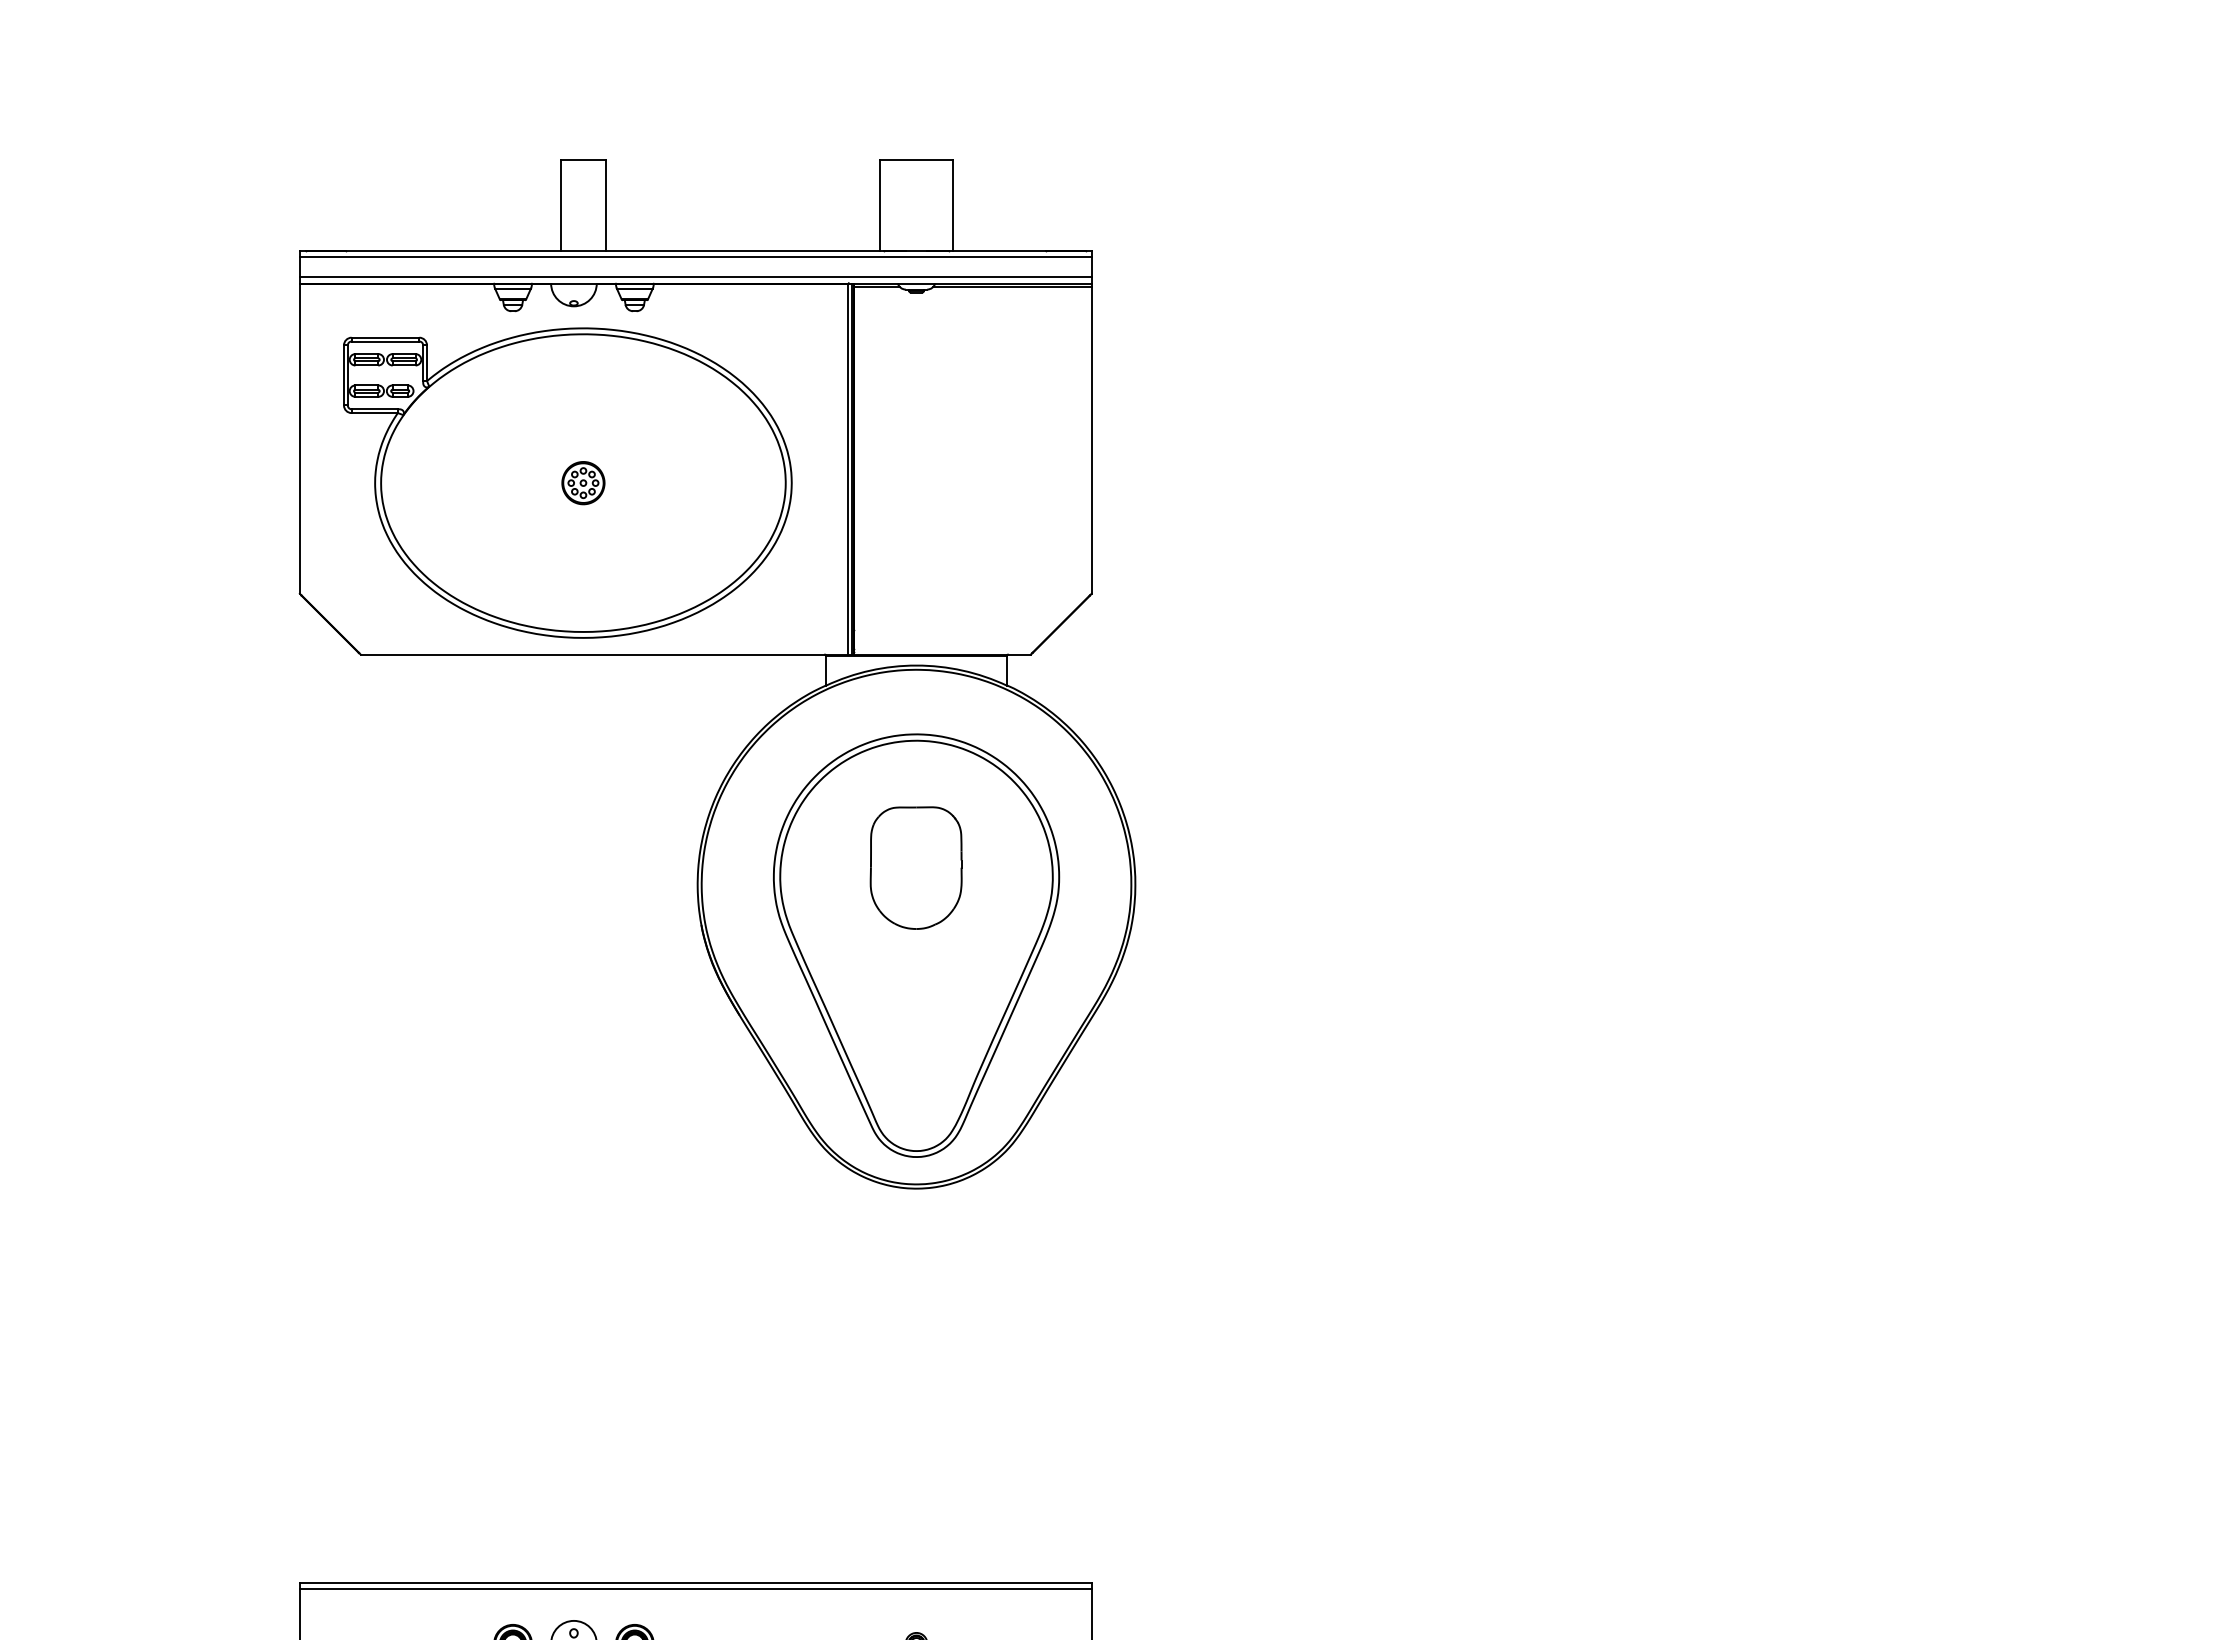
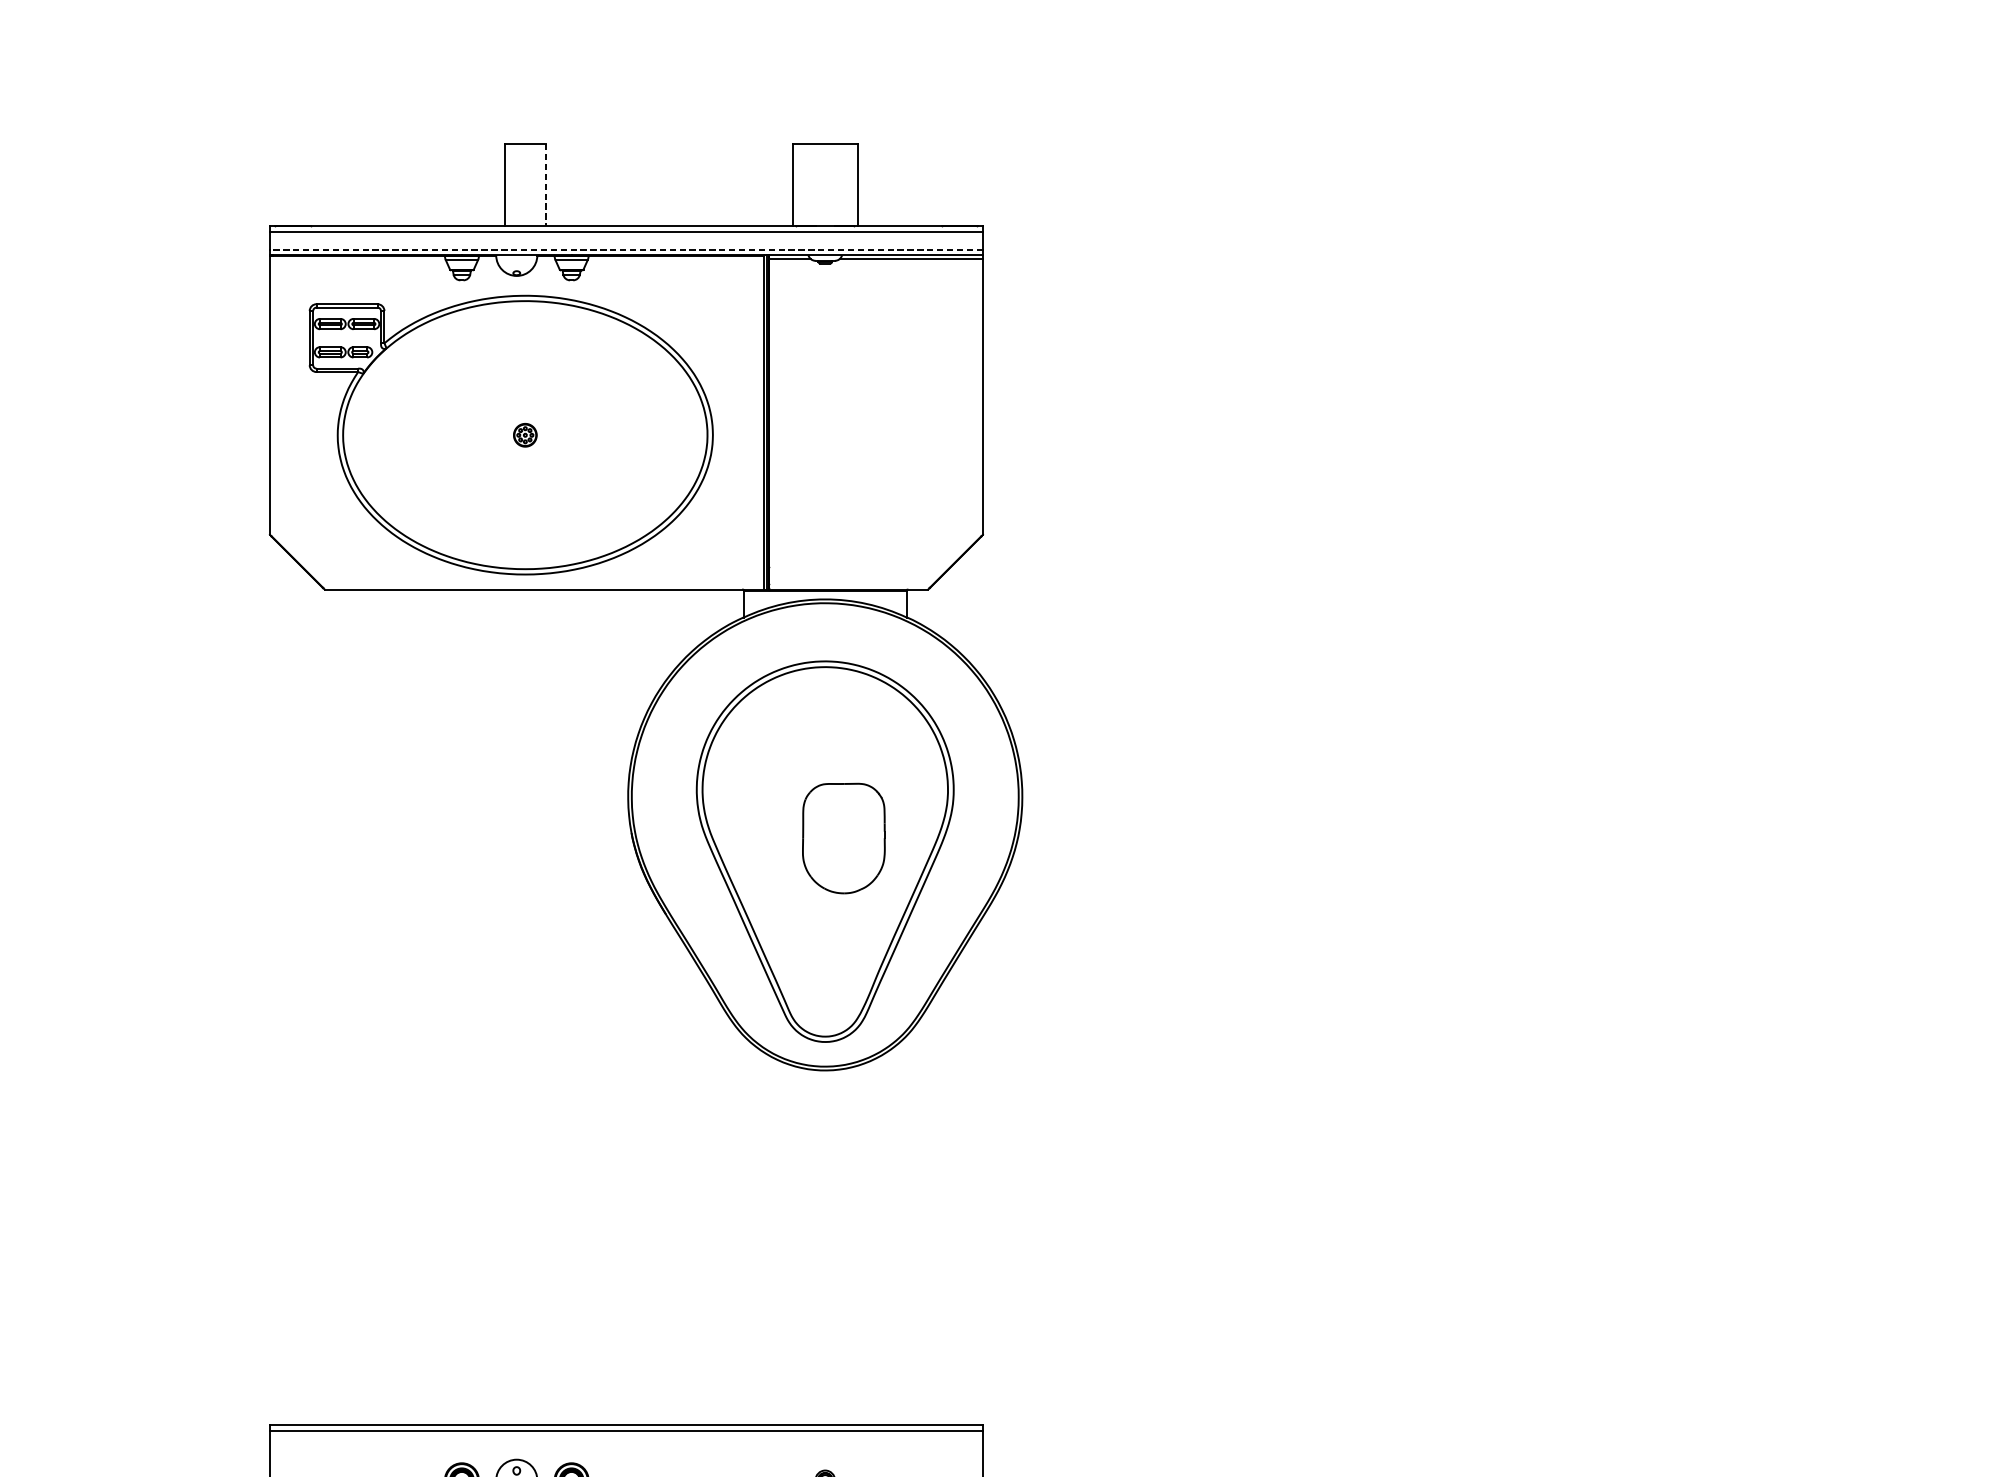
line: (606, 205) -> (546, 185), solid -> dashed
line: (695, 277) -> (626, 249), solid -> dashed
part: (583, 483) -> (525, 435), size x0.6
part: (915, 867) -> (843, 838), moved

